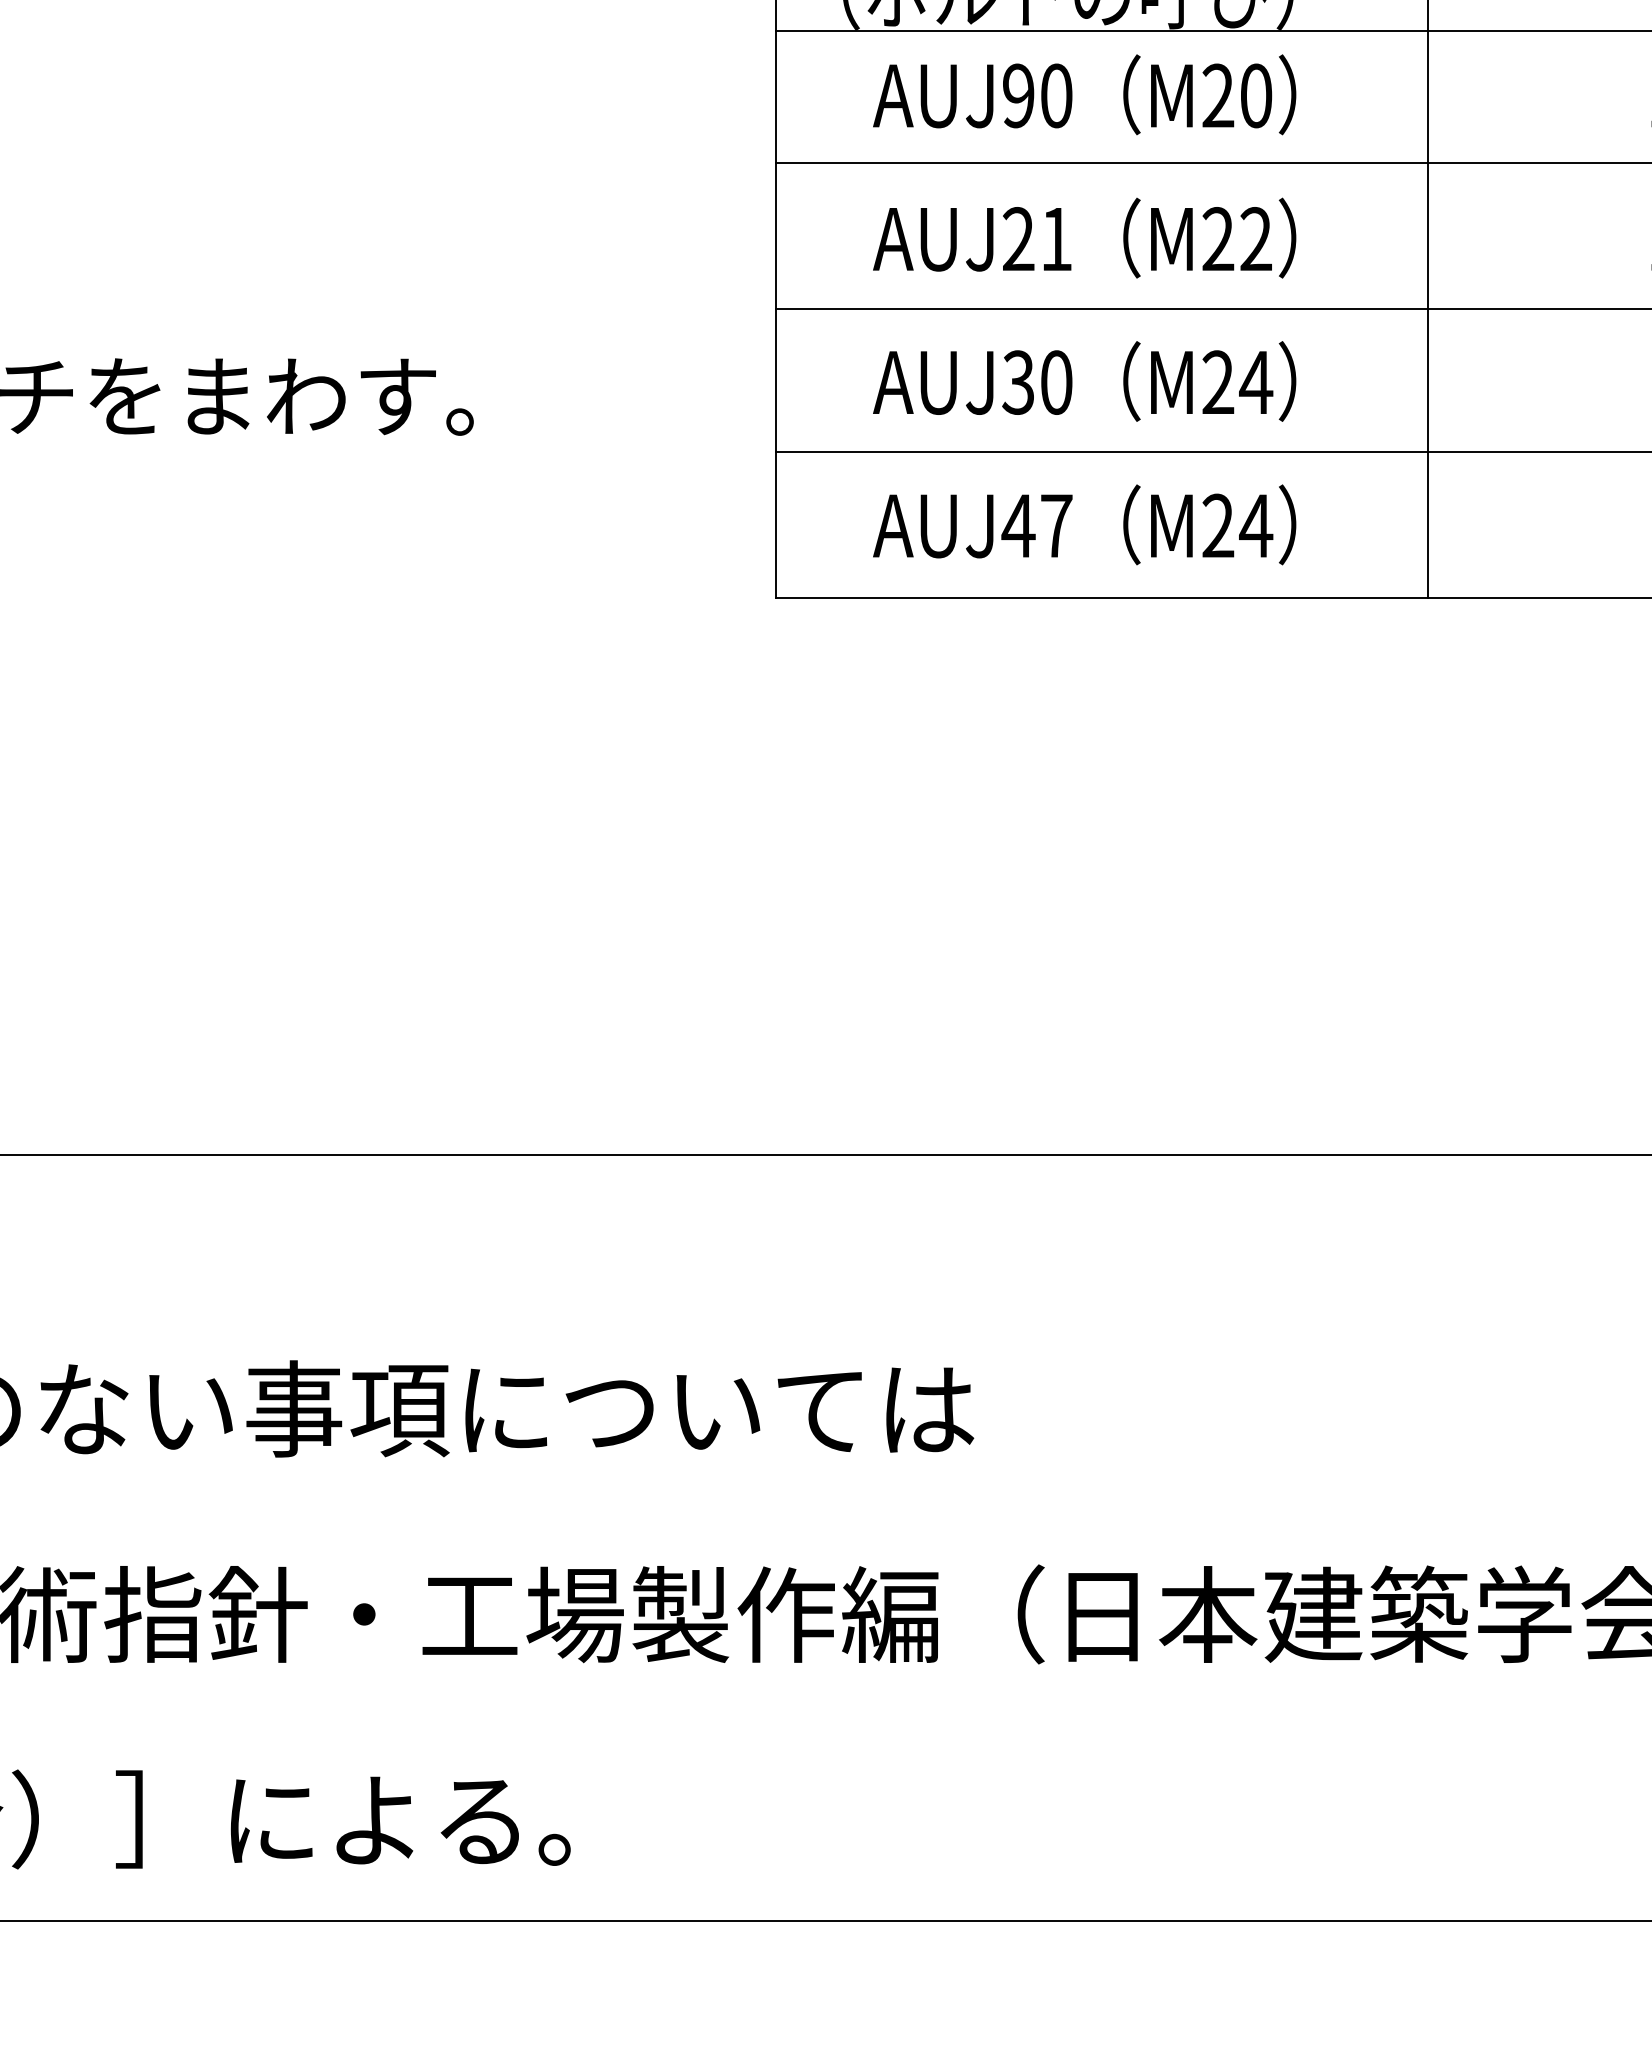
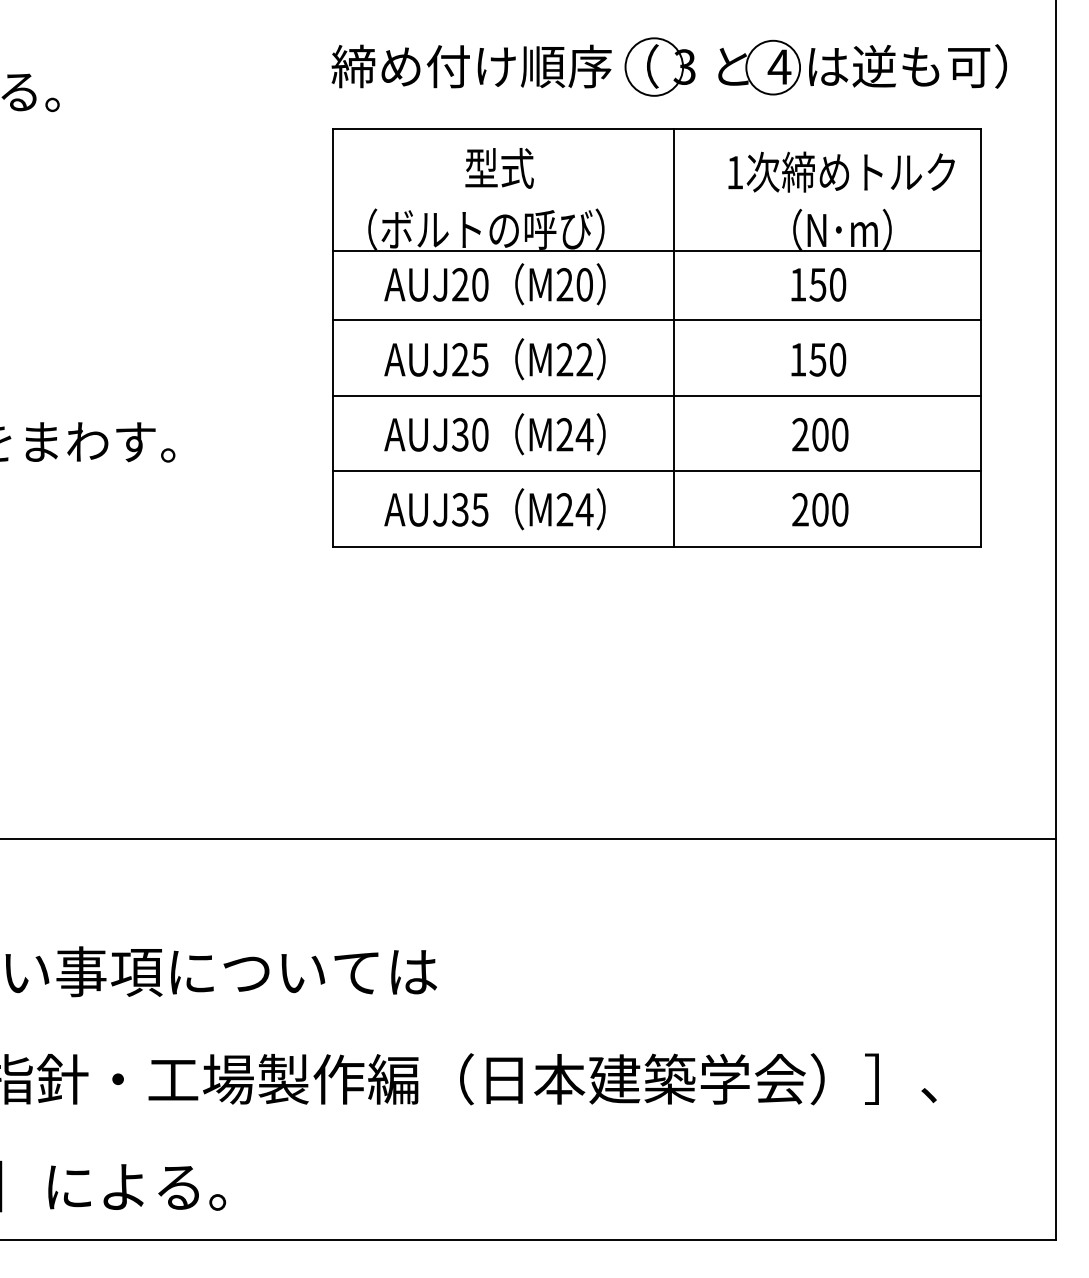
text: (1018, 95) -> (460, 284), AUJ90 -> AUJ20
text: (1055, 238) -> (479, 359), AUJ21 -> AUJ25
text: (1035, 525) -> (469, 509), AUJ47 -> AUJ35

